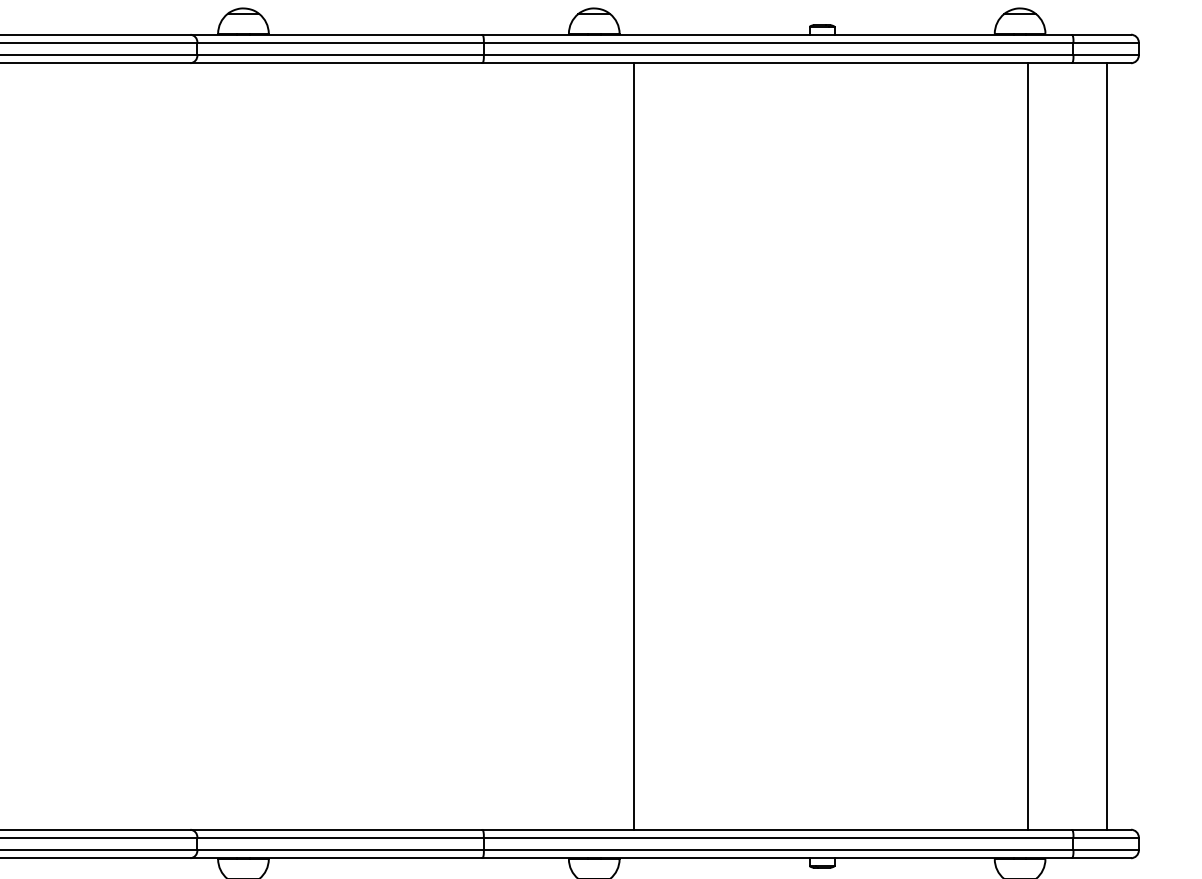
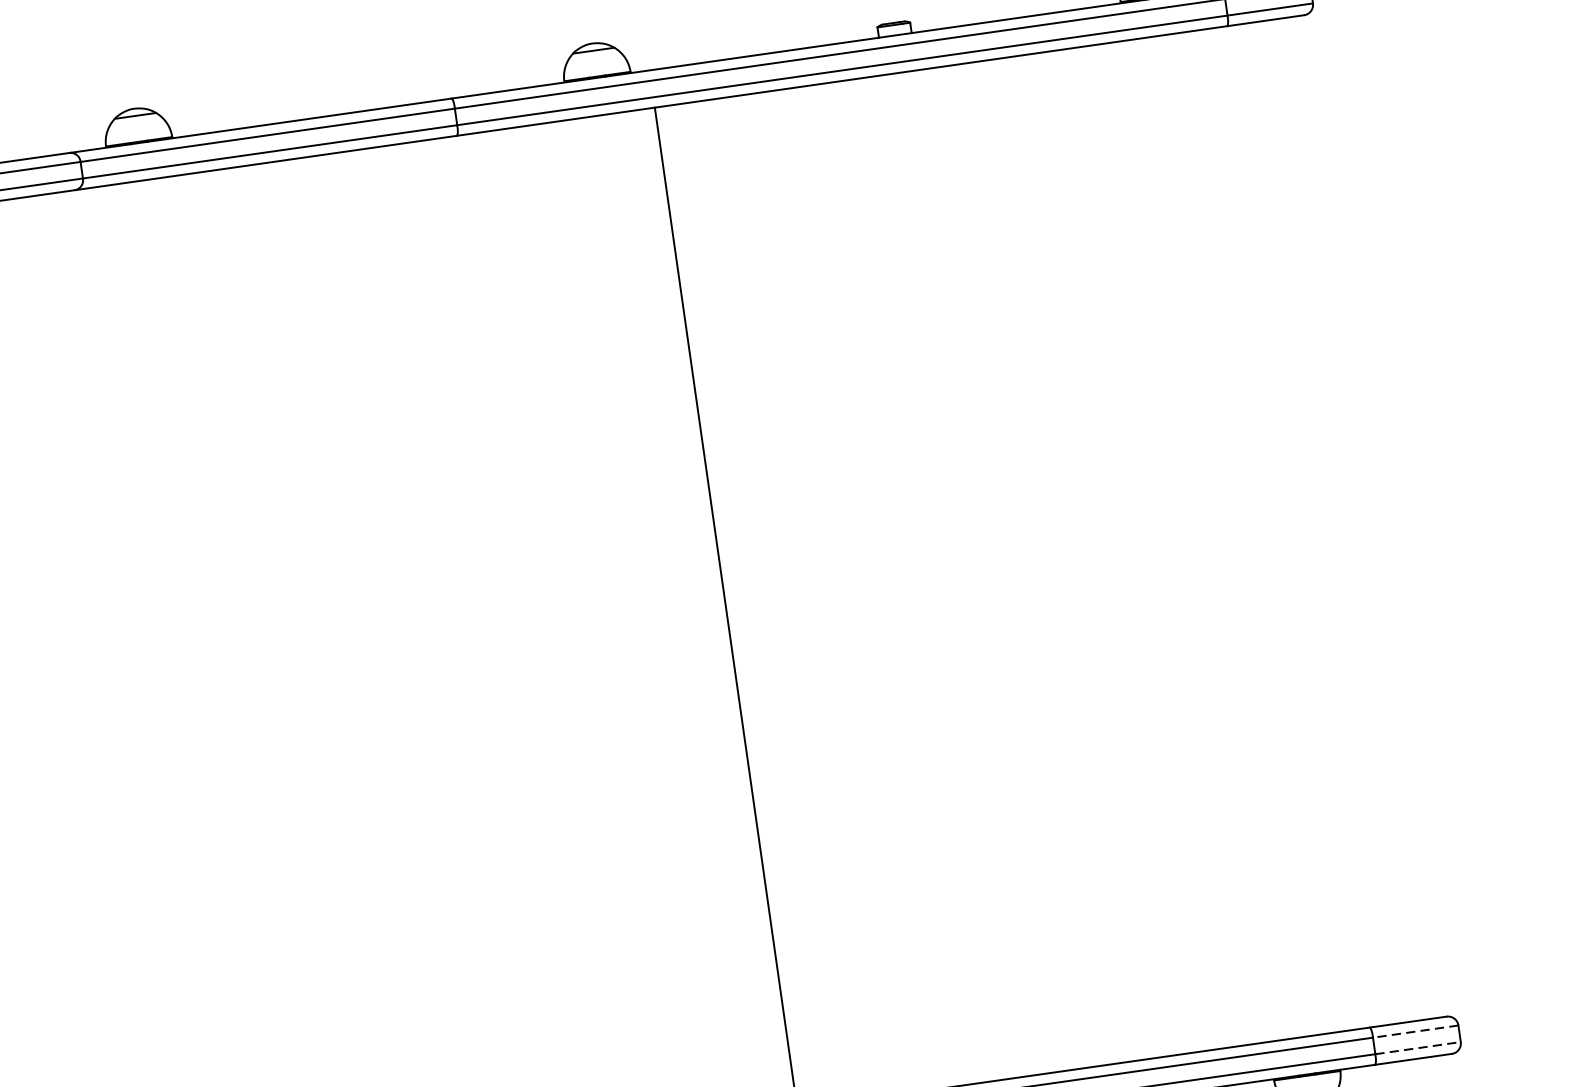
line: (1027, 446) -> (1240, 535), removed
line: (1107, 446) -> (1344, 520), removed
line: (1106, 837) -> (1416, 1031), solid -> dashed
line: (1106, 850) -> (1418, 1048), solid -> dashed

